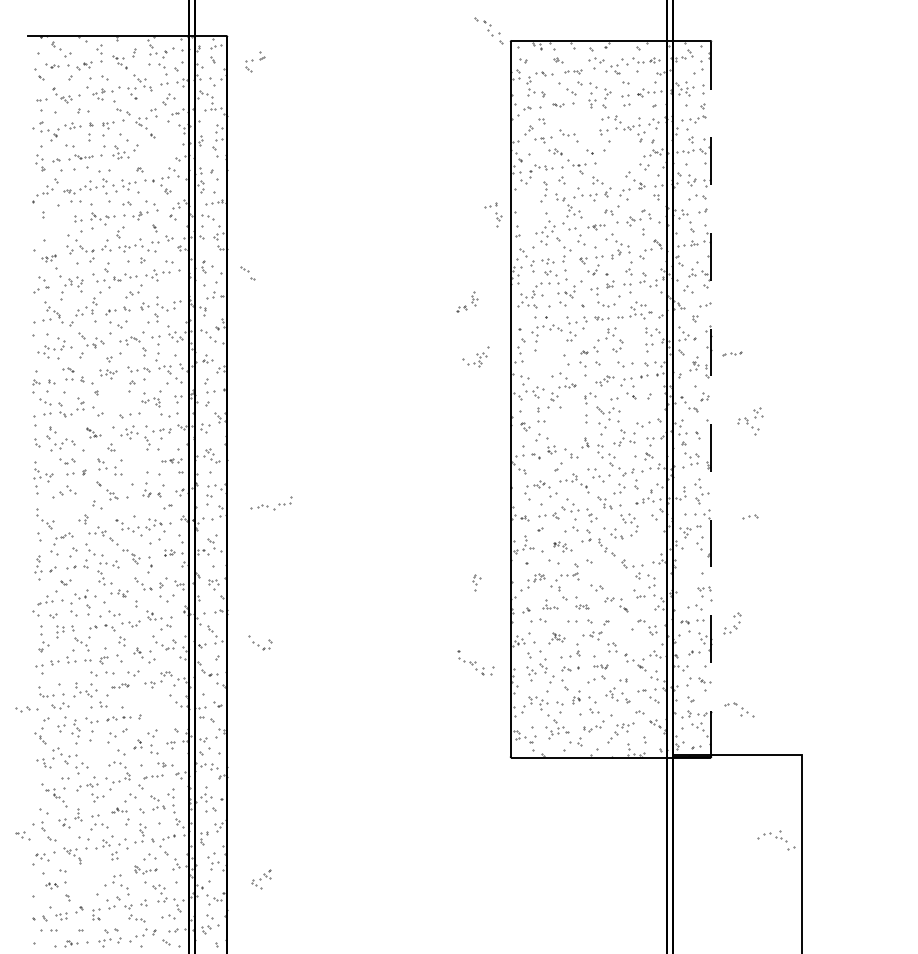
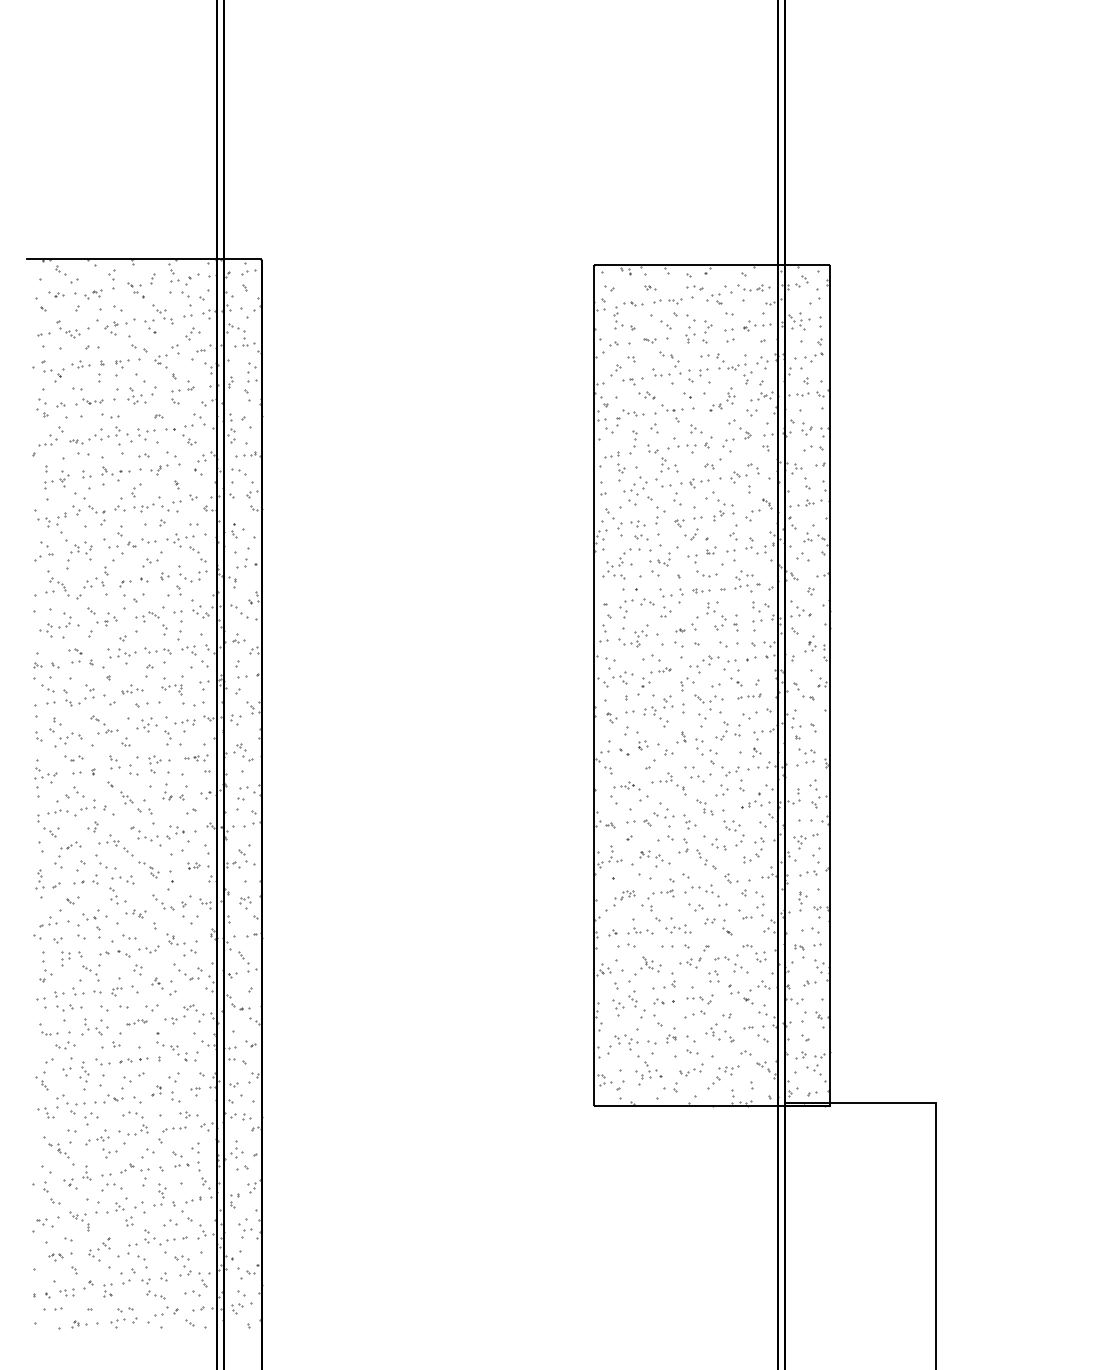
part: (488, 30) -> (676, 366), moved
part: (255, 61) -> (182, 392), moved
part: (573, 71) -> (667, 301), size x1.43
part: (98, 169) -> (110, 415), size x0.62
part: (492, 215) -> (614, 466), moved
part: (52, 223) -> (56, 479), added
part: (596, 226) -> (694, 483), size x1.43
part: (48, 257) -> (51, 519), size x1.67
part: (247, 273) -> (197, 554), moved
part: (467, 301) -> (722, 399), moved
part: (630, 345) -> (735, 622), added
part: (732, 353) -> (749, 696), moved
part: (475, 356) -> (633, 635), moved
part: (107, 374) -> (121, 656), size x1.43
part: (604, 381) -> (704, 664), size x1.43
line: (711, 399) -> (829, 686), dashed -> solid
part: (117, 402) -> (132, 689), added
part: (750, 421) -> (658, 711), moved
part: (93, 432) -> (104, 724), size x1.67
part: (140, 466) -> (159, 764), added
part: (271, 503) -> (71, 807), moved
part: (127, 506) -> (144, 811), added
part: (750, 516) -> (808, 873), moved
part: (561, 546) -> (654, 858), size x1.43
part: (476, 583) -> (802, 901), moved
part: (550, 604) -> (640, 926), size x1.43
part: (582, 606) -> (678, 928), size x1.67
part: (732, 623) -> (753, 850), moved
part: (555, 637) -> (647, 965), size x1.43
part: (260, 642) -> (300, 971), removed
part: (475, 662) -> (177, 1046), moved
part: (600, 666) -> (699, 999), size x1.67
part: (26, 709) -> (69, 1007), moved
part: (739, 709) -> (731, 964), moved
part: (96, 750) -> (108, 1098), added
part: (118, 810) -> (134, 1168), size x1.67
part: (22, 835) -> (21, 1197), removed
part: (775, 840) -> (705, 895), moved
part: (145, 869) -> (165, 1237), size x1.67
part: (261, 879) -> (99, 1249), moved

